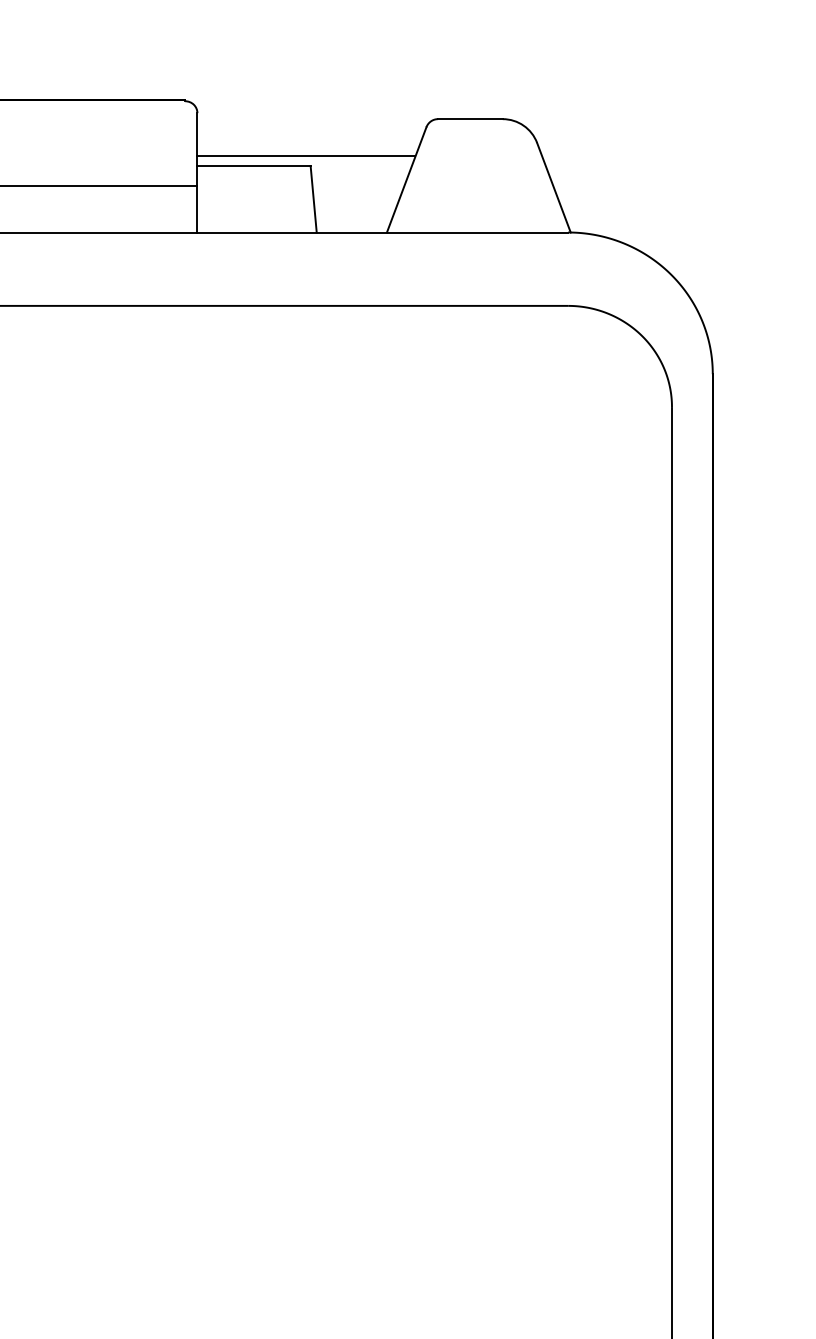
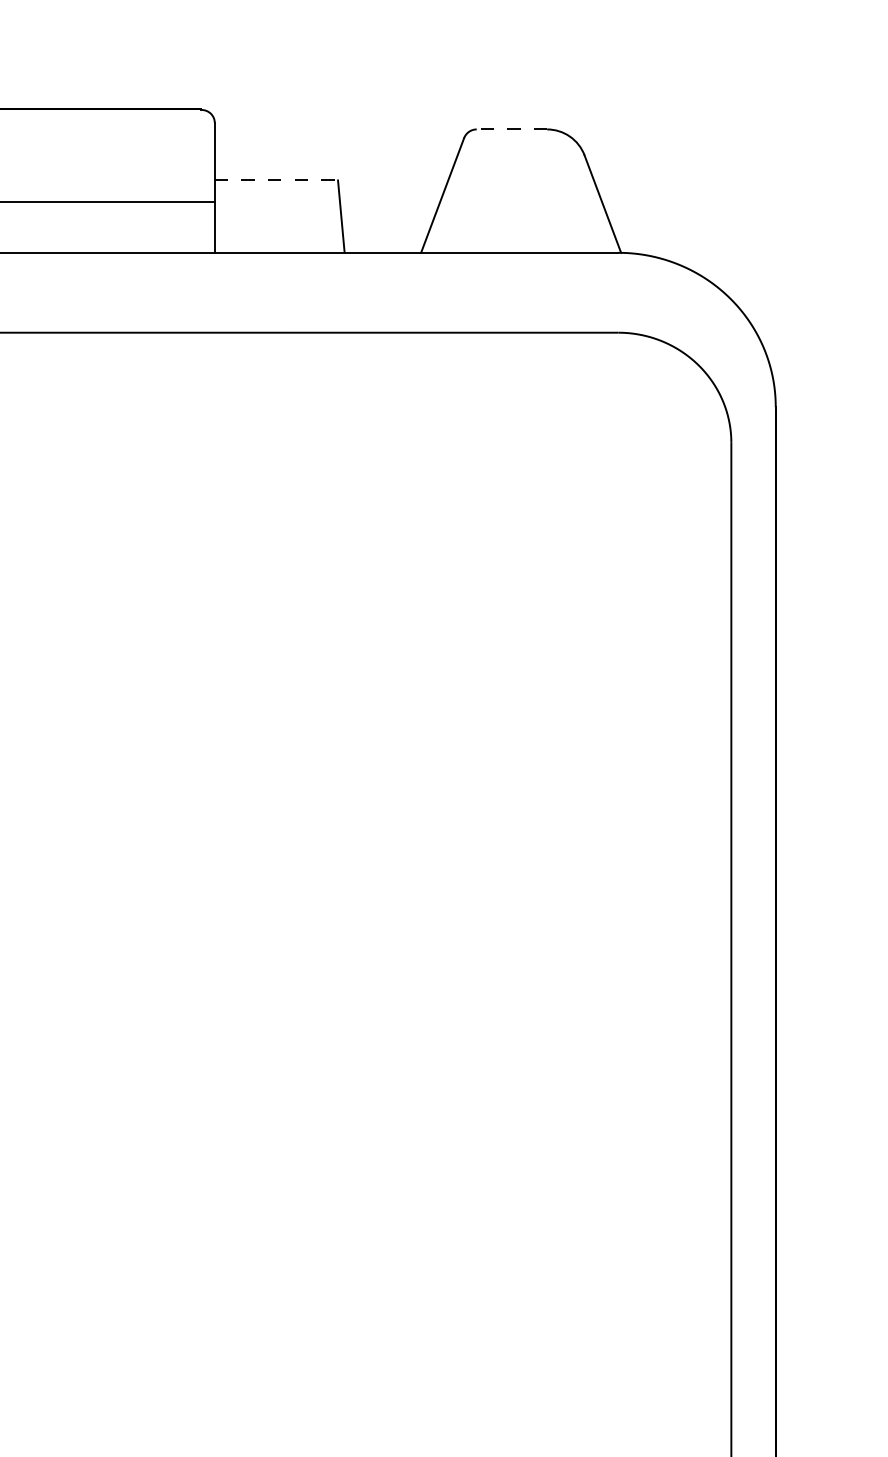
line: (469, 119) -> (510, 129), solid -> dashed
line: (306, 156) -> (333, 170), removed
line: (254, 166) -> (276, 180), solid -> dashed

